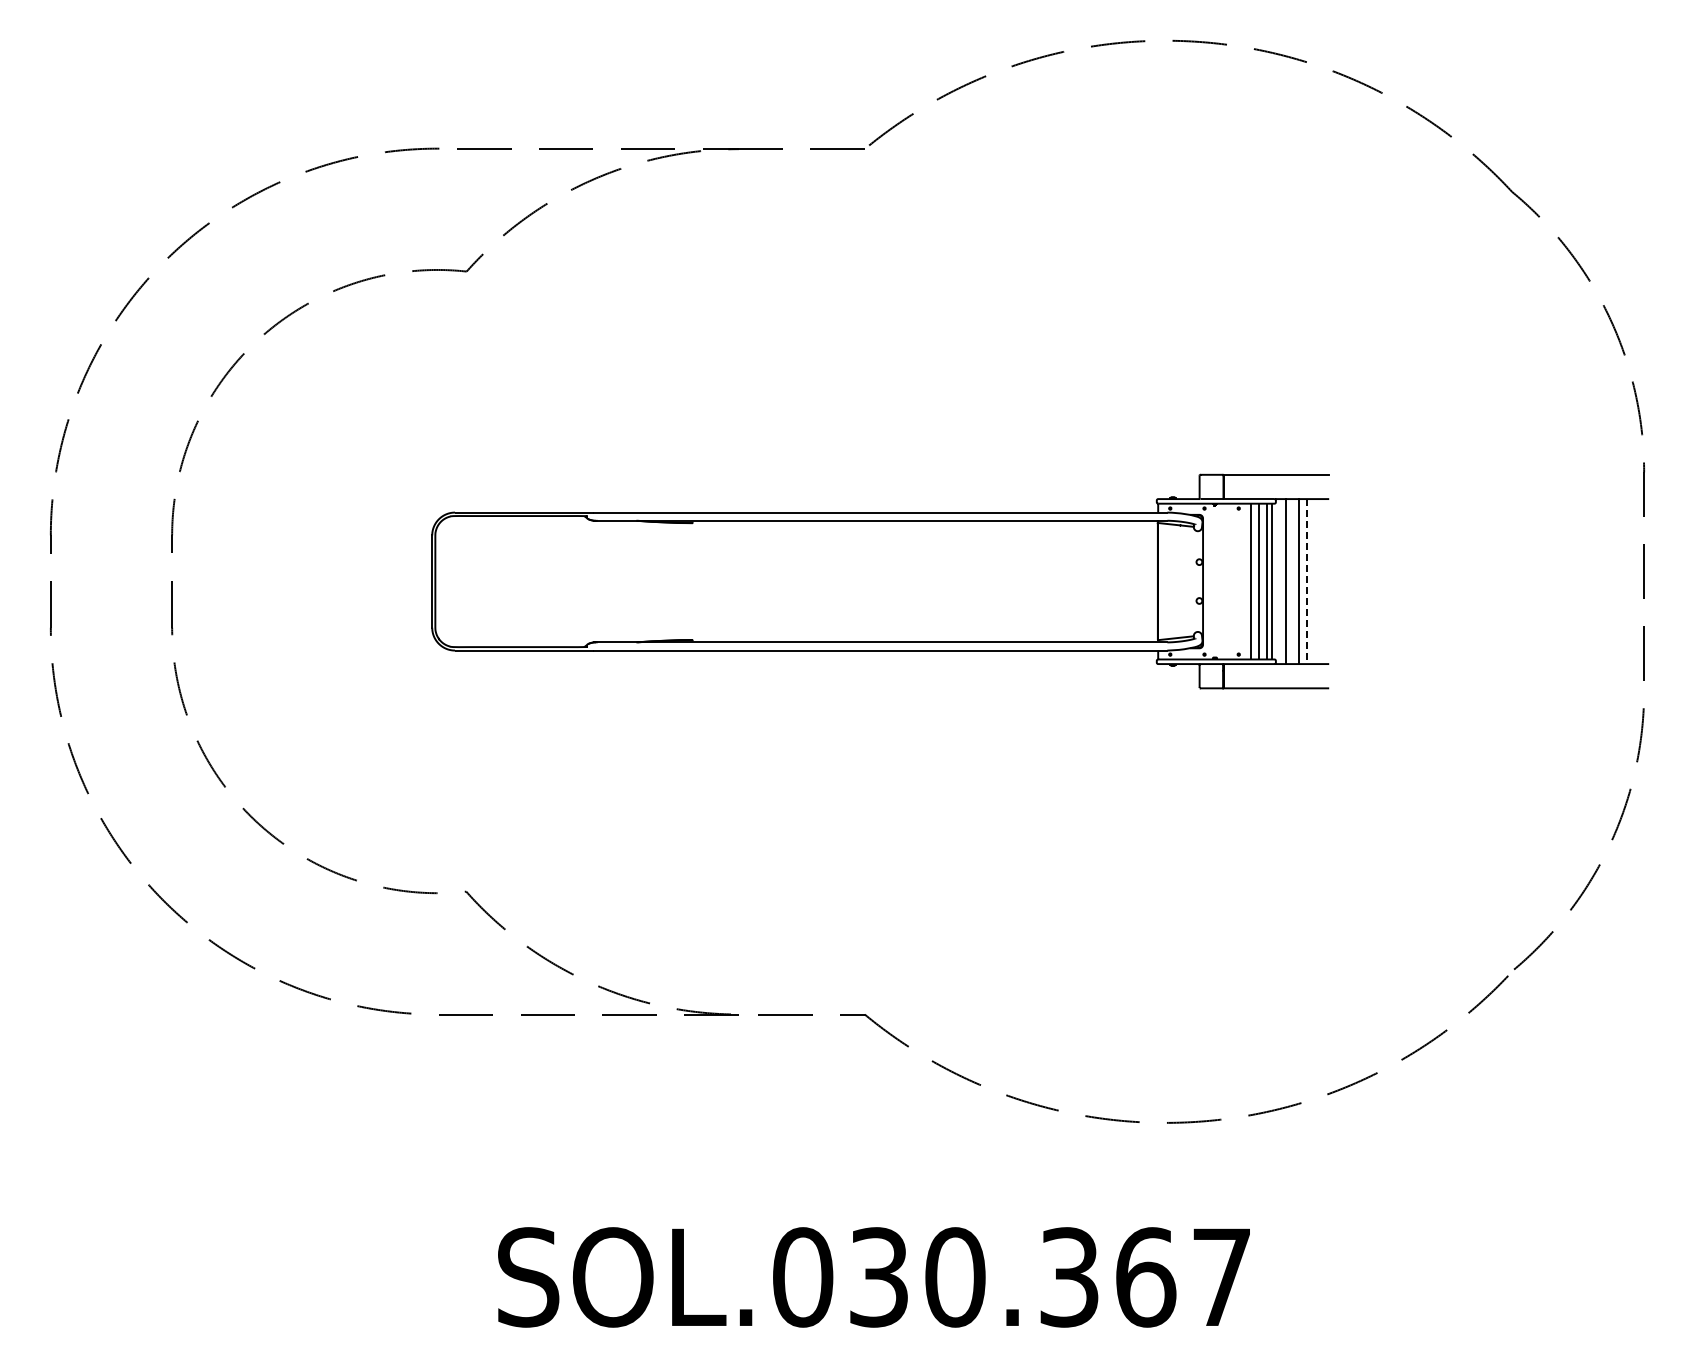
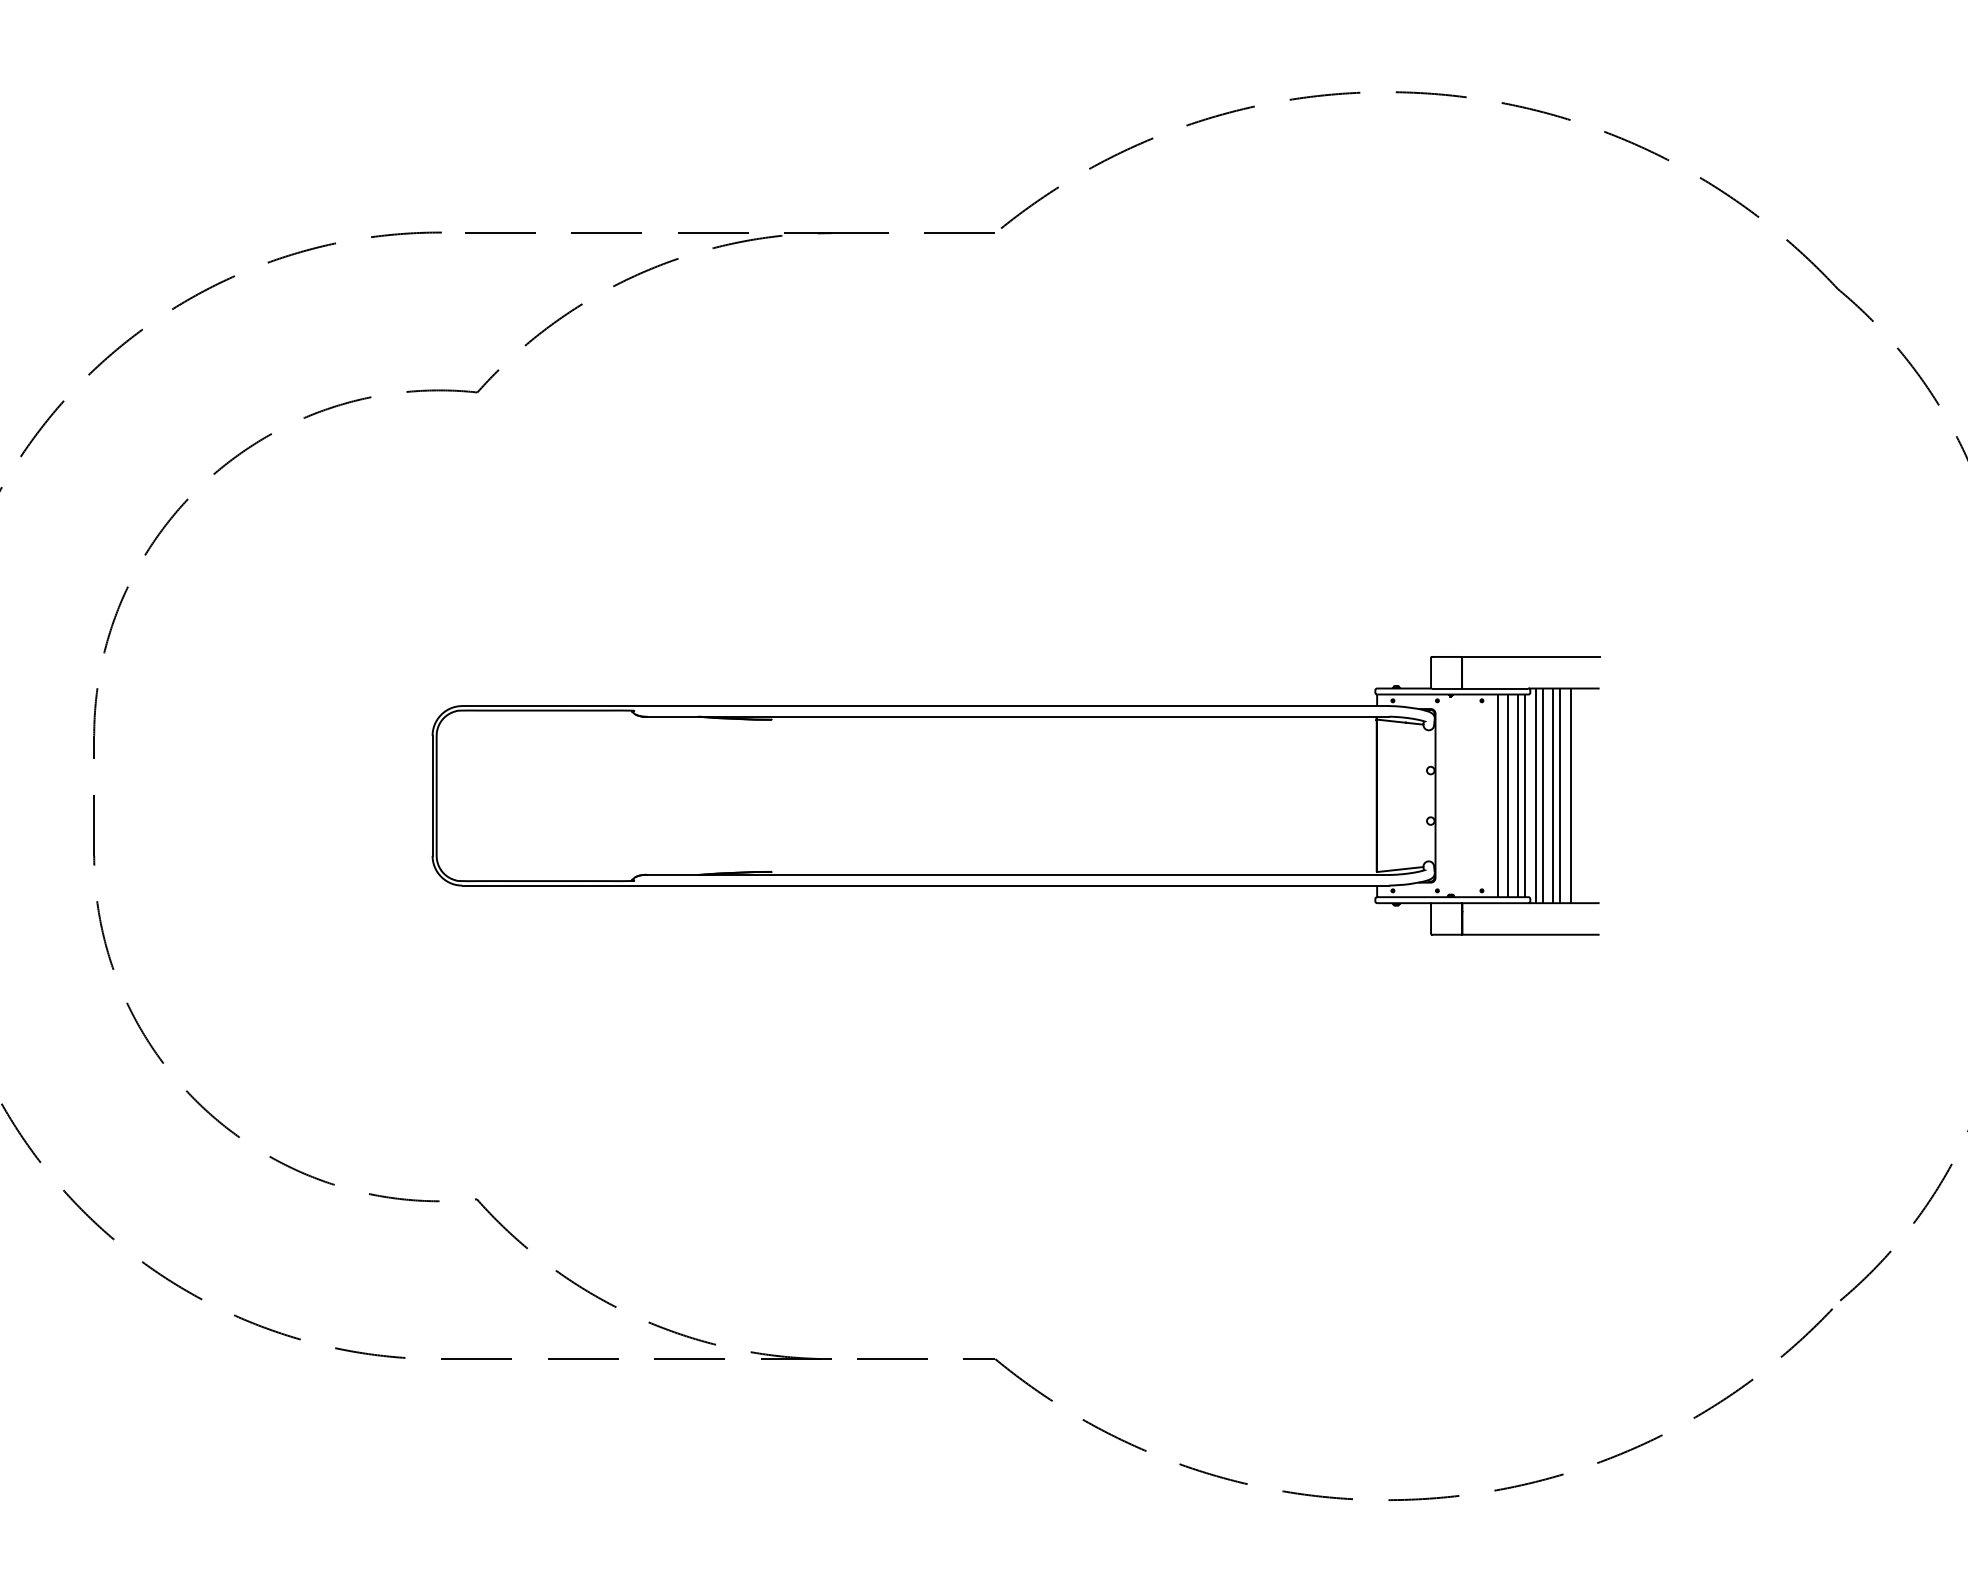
line: (1280, 581) -> (1536, 795), added
line: (1293, 581) -> (1553, 795), added
line: (1307, 582) -> (1571, 797), dashed -> solid

